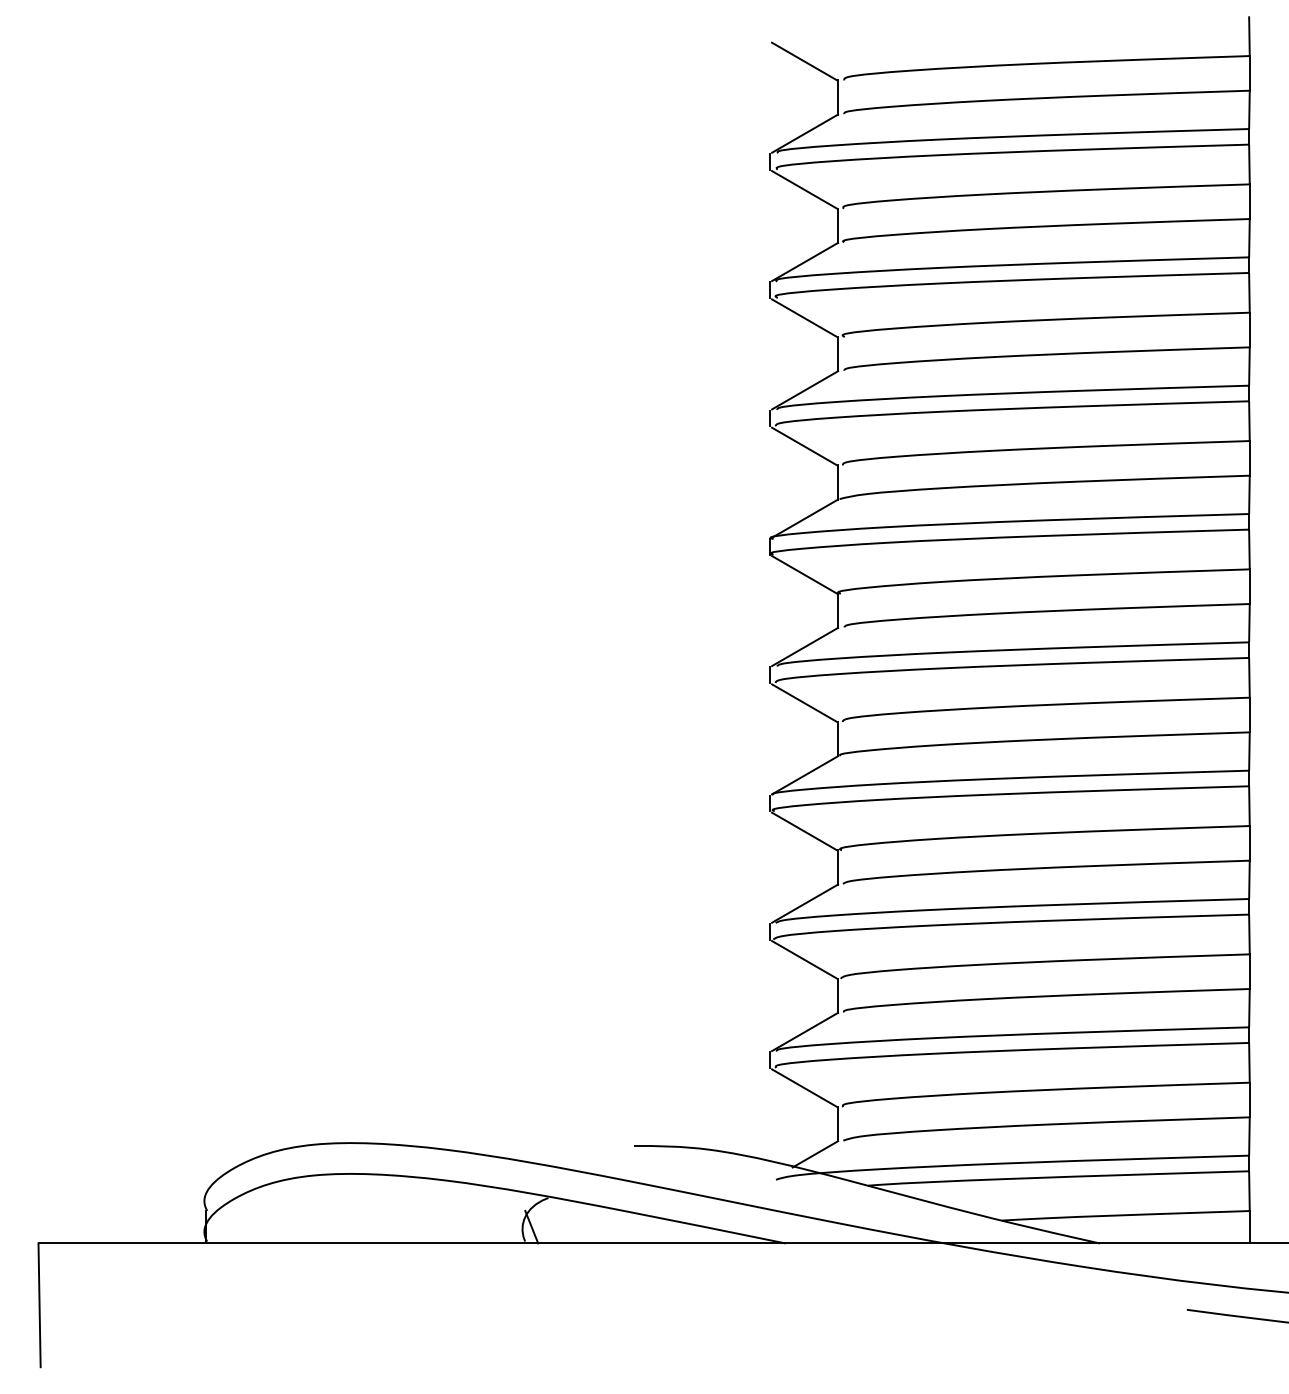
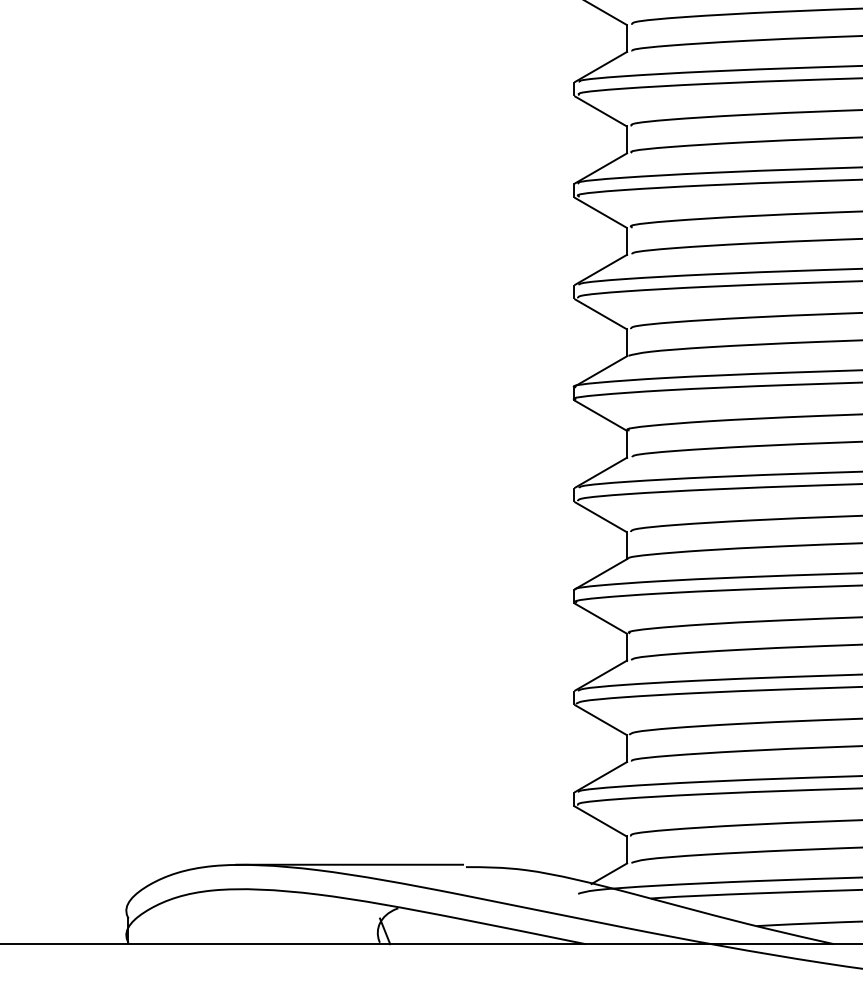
line: (486, 1142) -> (349, 864), added

